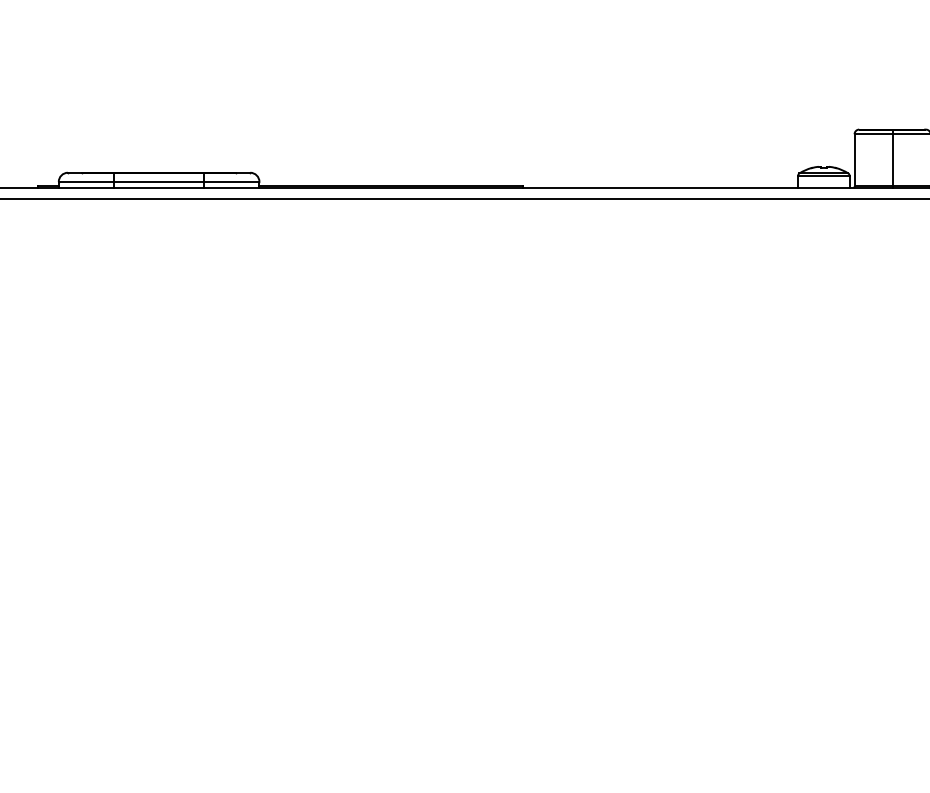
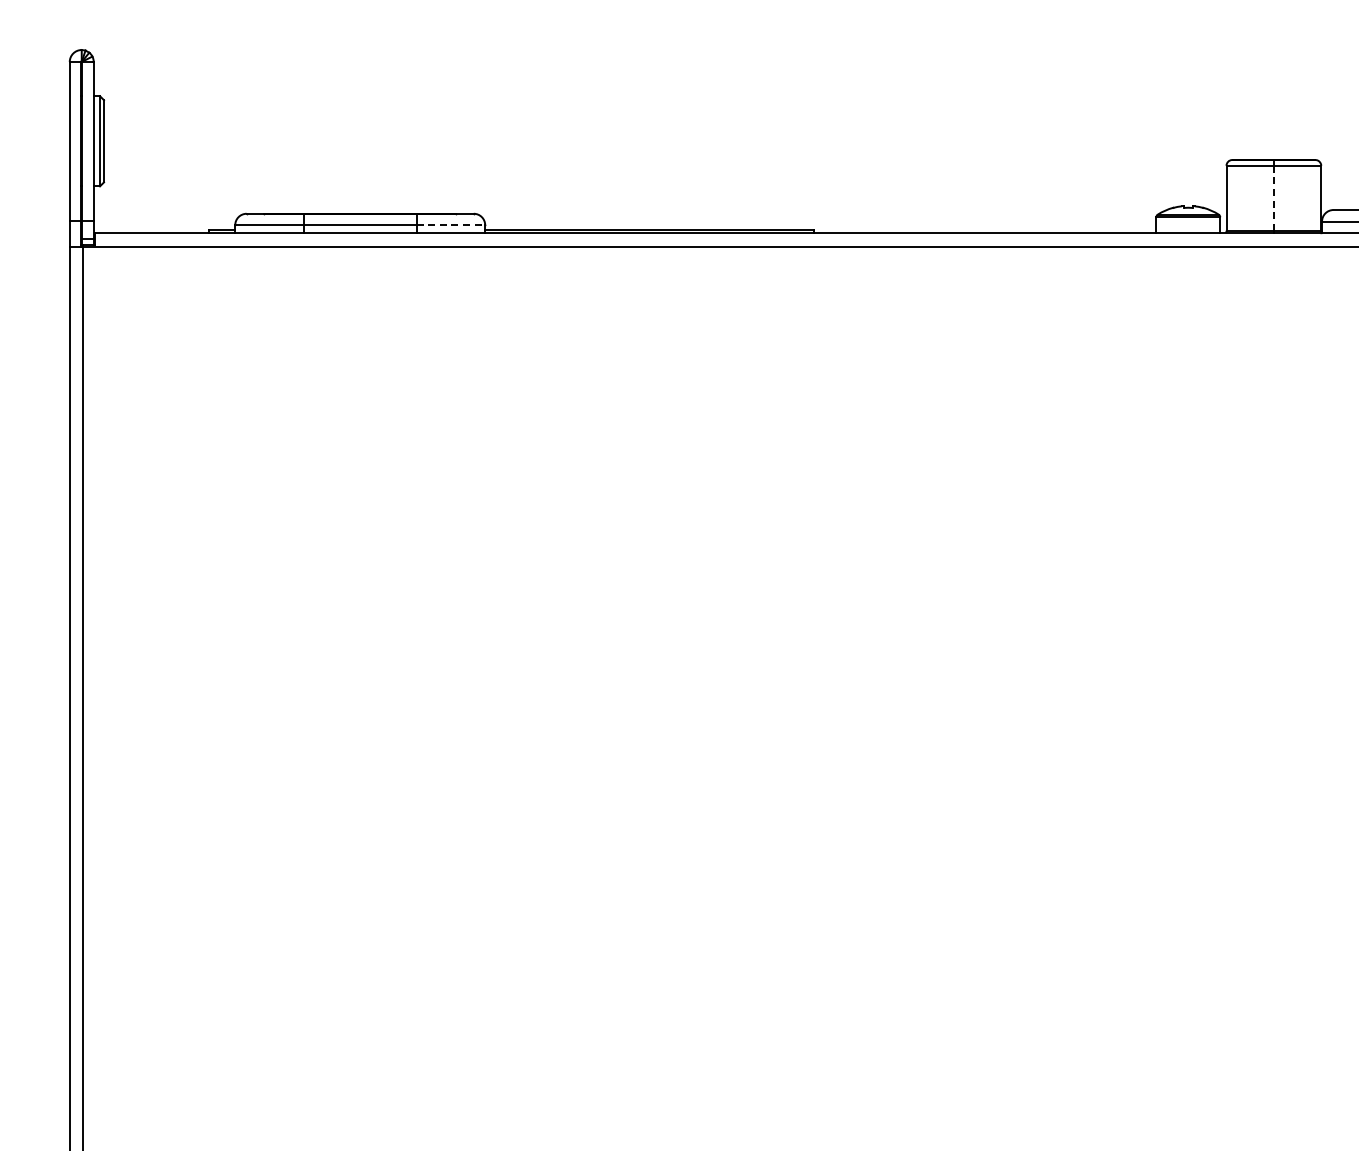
line: (892, 159) -> (1273, 197), solid -> dashed
line: (232, 182) -> (451, 225), solid -> dashed

